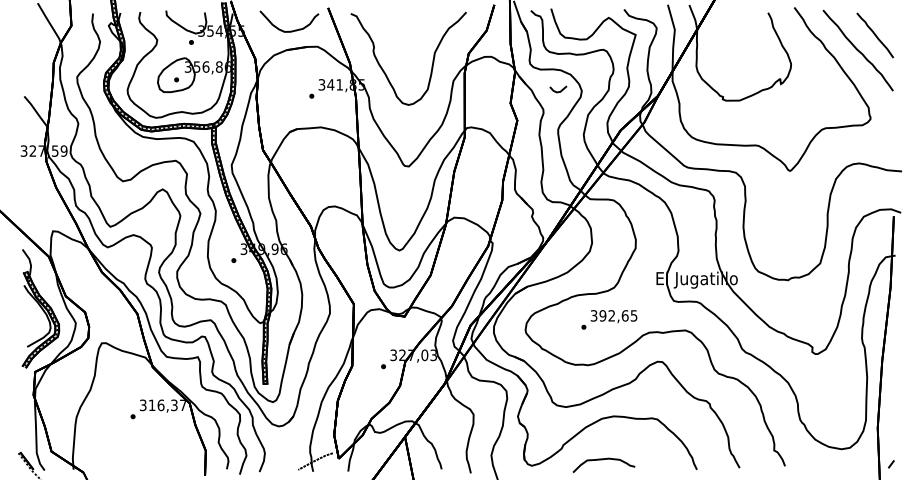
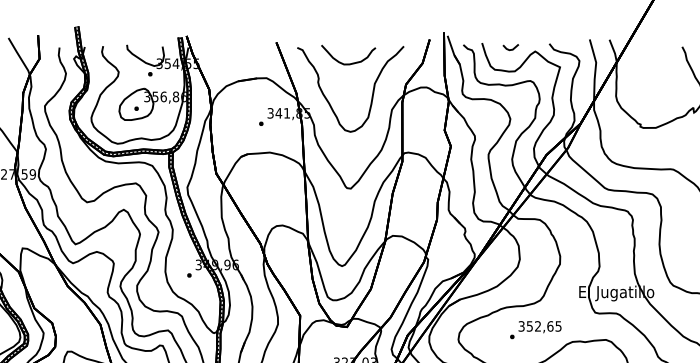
curve: (290, 30) -> (349, 63), moved
line: (558, 91) -> (510, 49), moved
text: (602, 315) -> (529, 326), 392,65 -> 352,65

